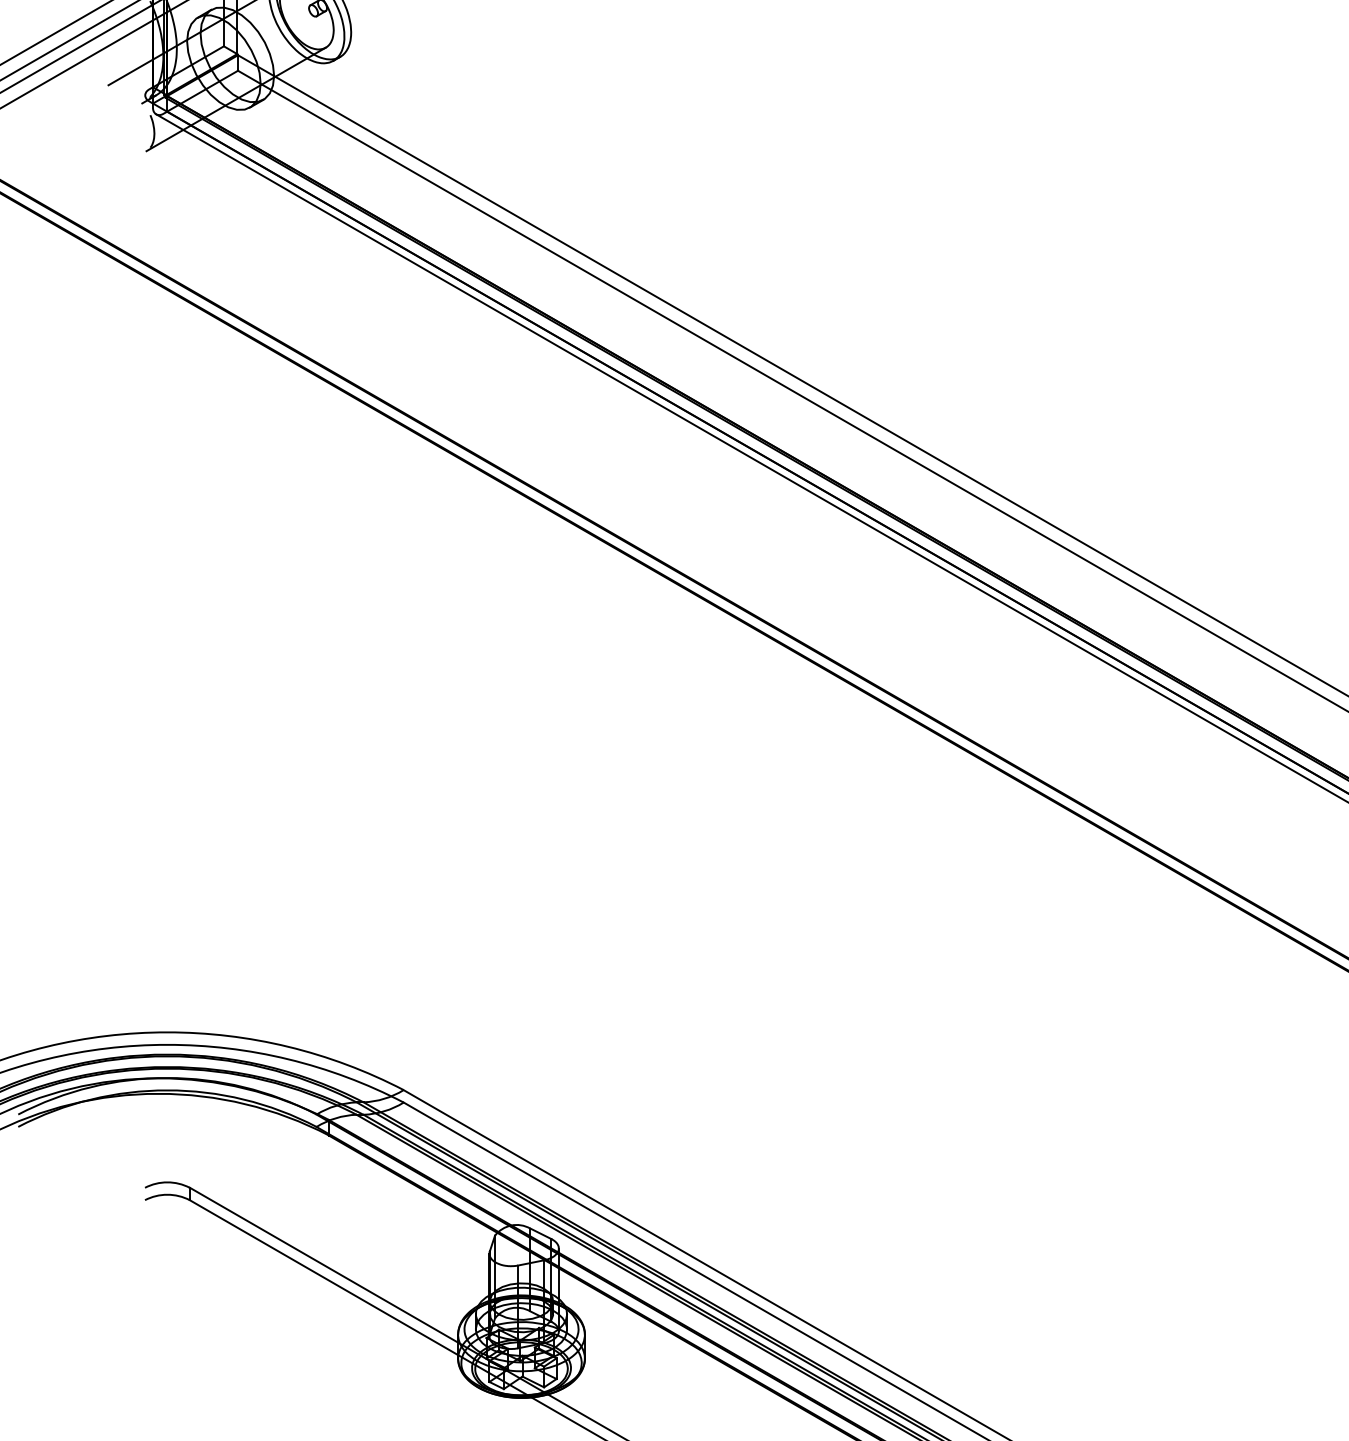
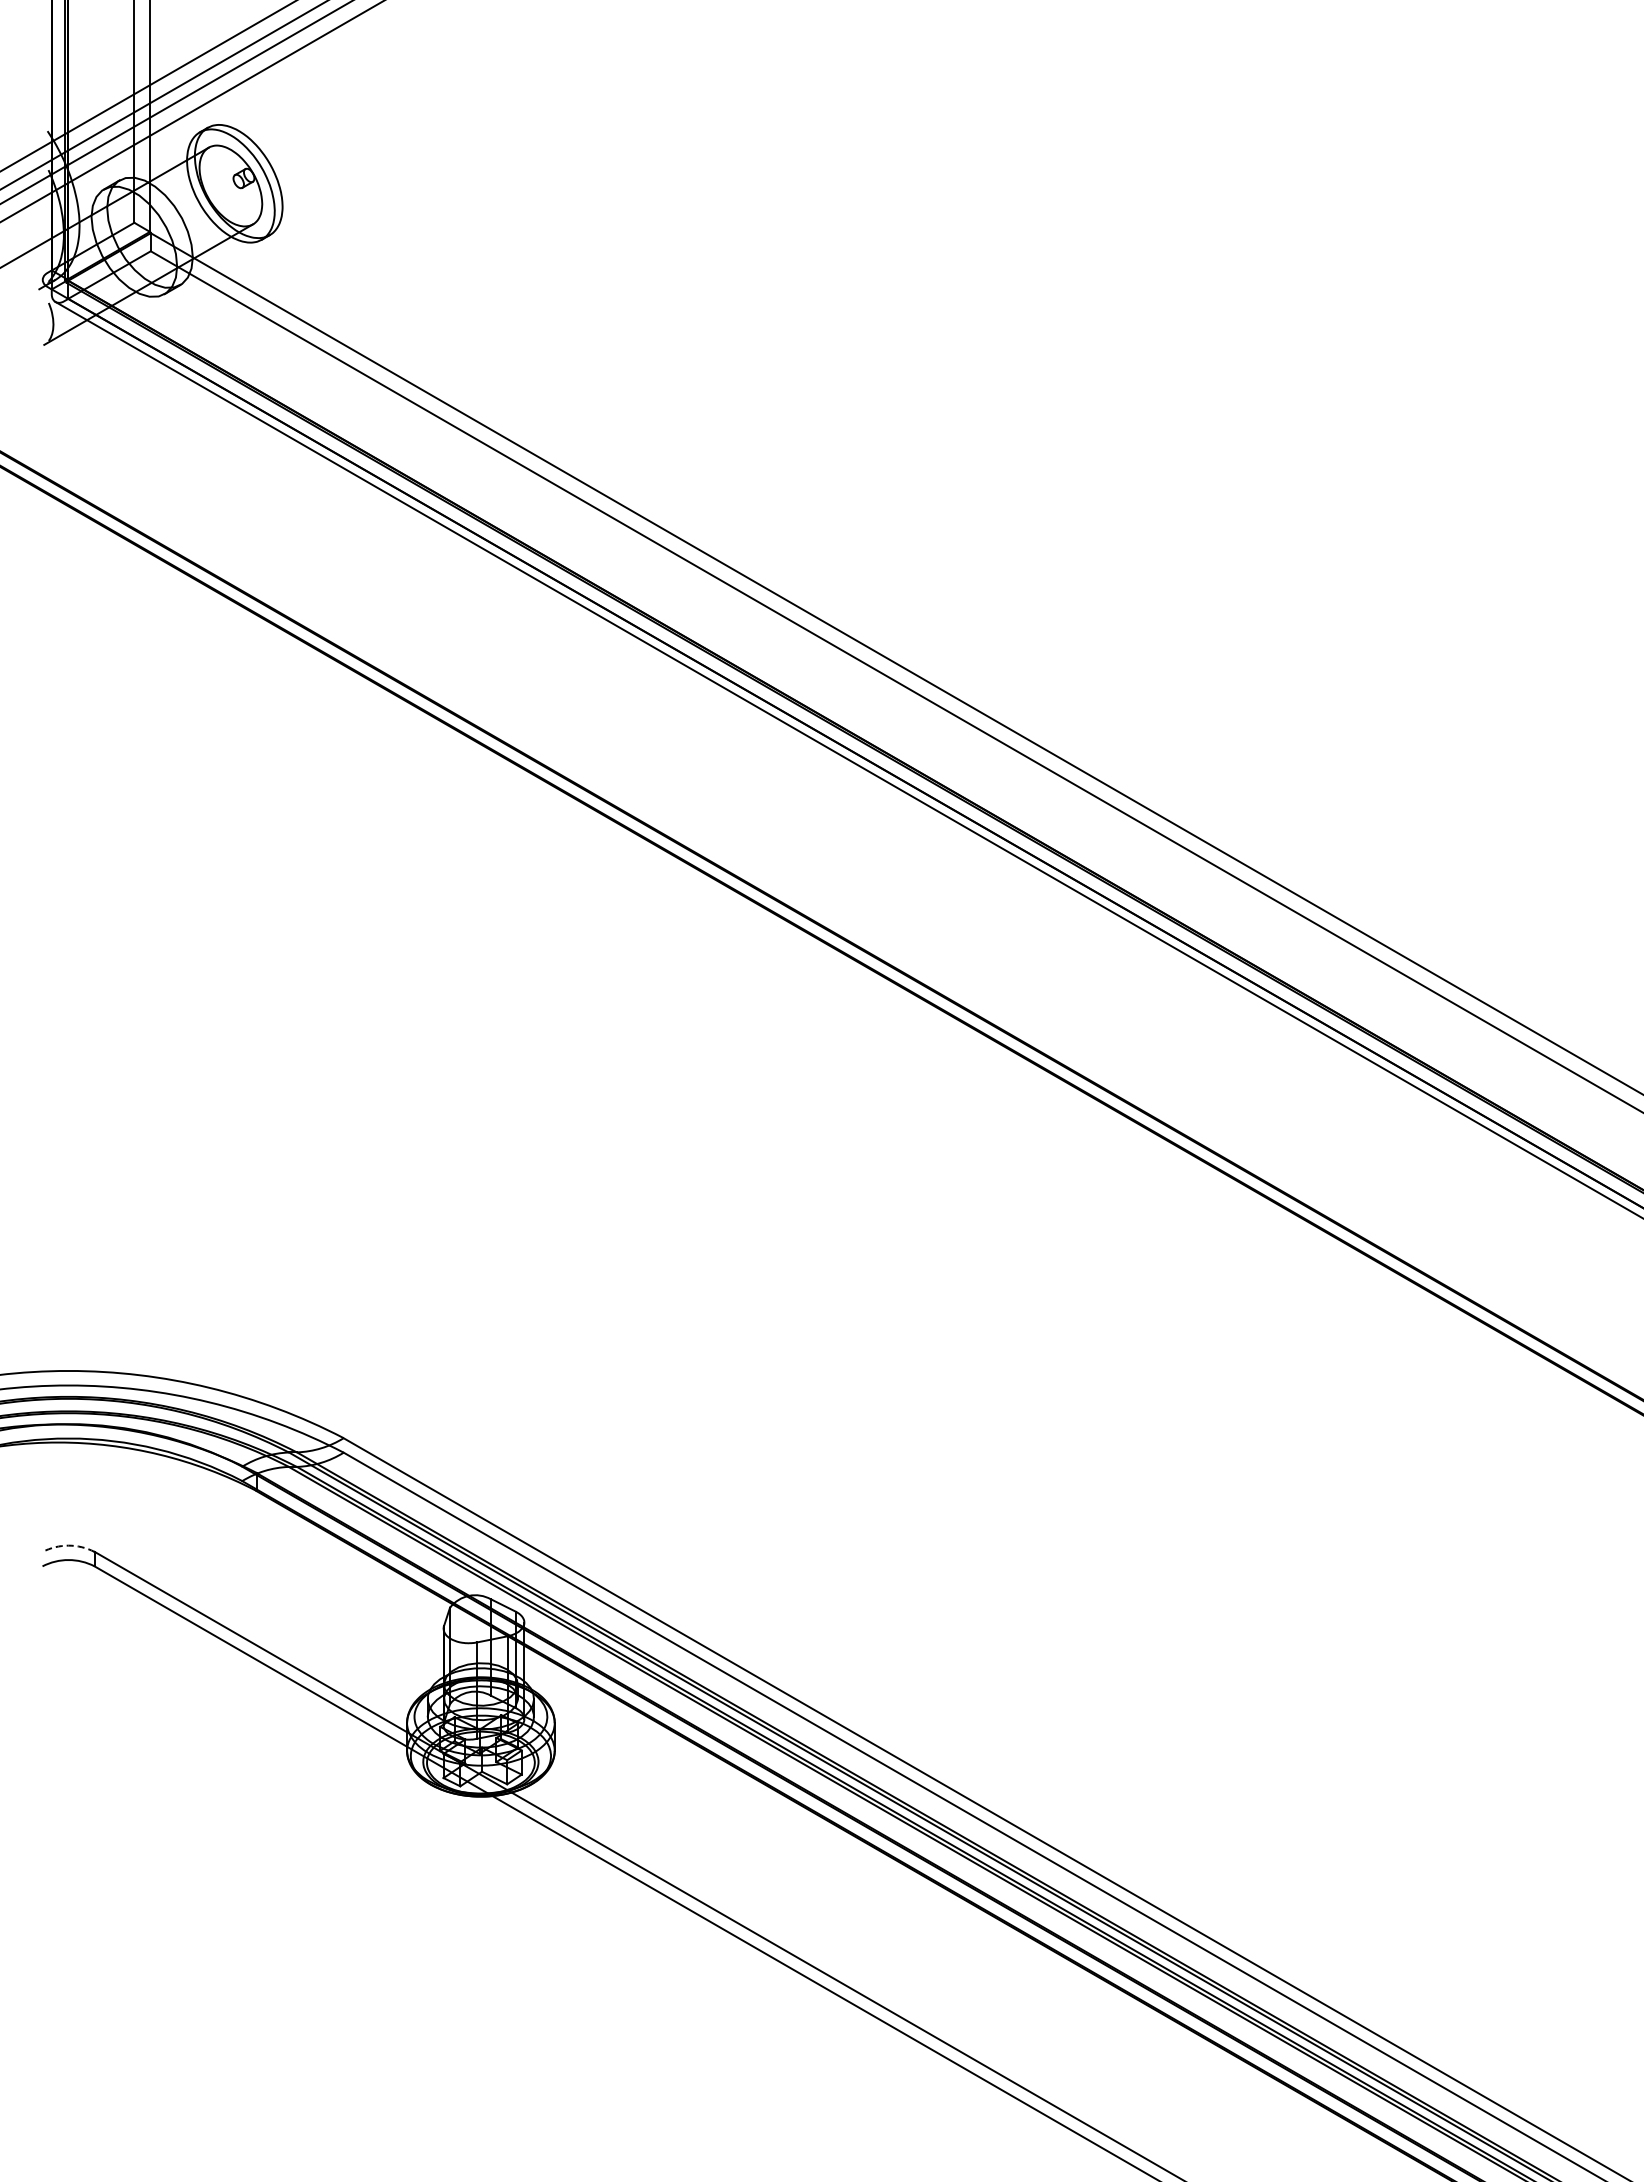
arc: (167, 1182) -> (68, 1545), solid -> dashed

